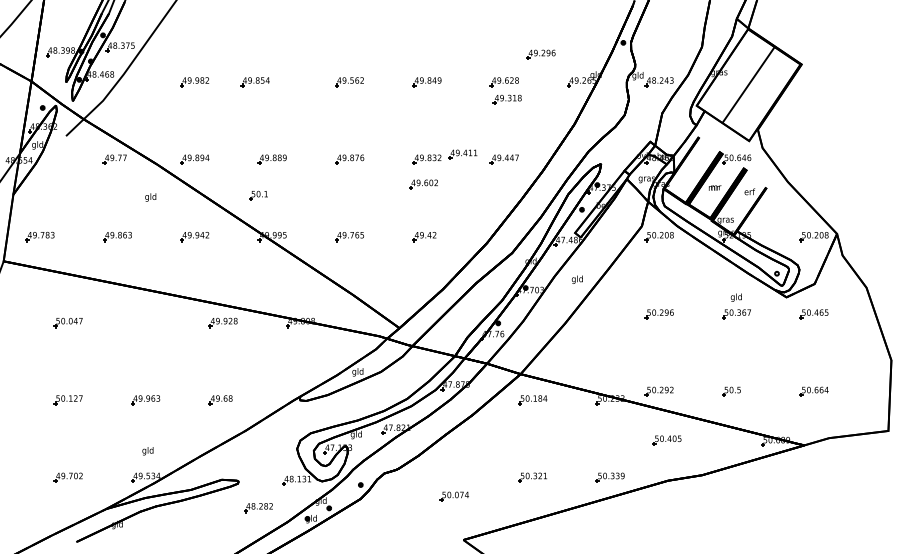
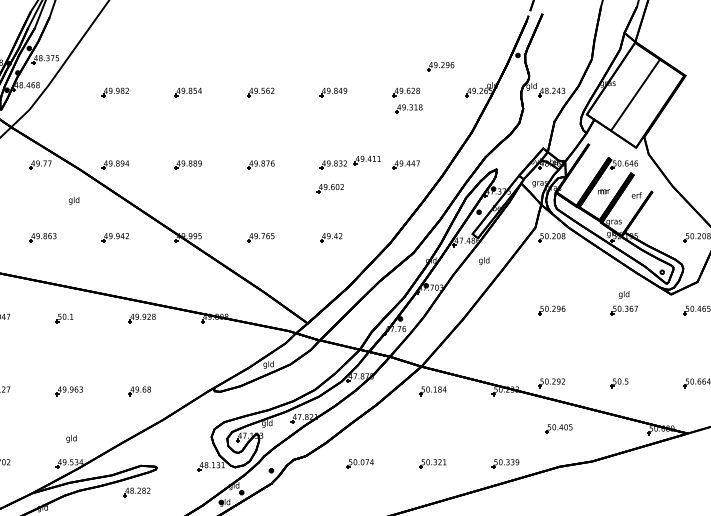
part: (254, 82) -> (187, 92), moved
part: (258, 195) -> (64, 318), moved
text: (576, 279) -> (483, 260), moved
part: (453, 496) -> (359, 463), moved
part: (258, 508) -> (136, 492), moved

